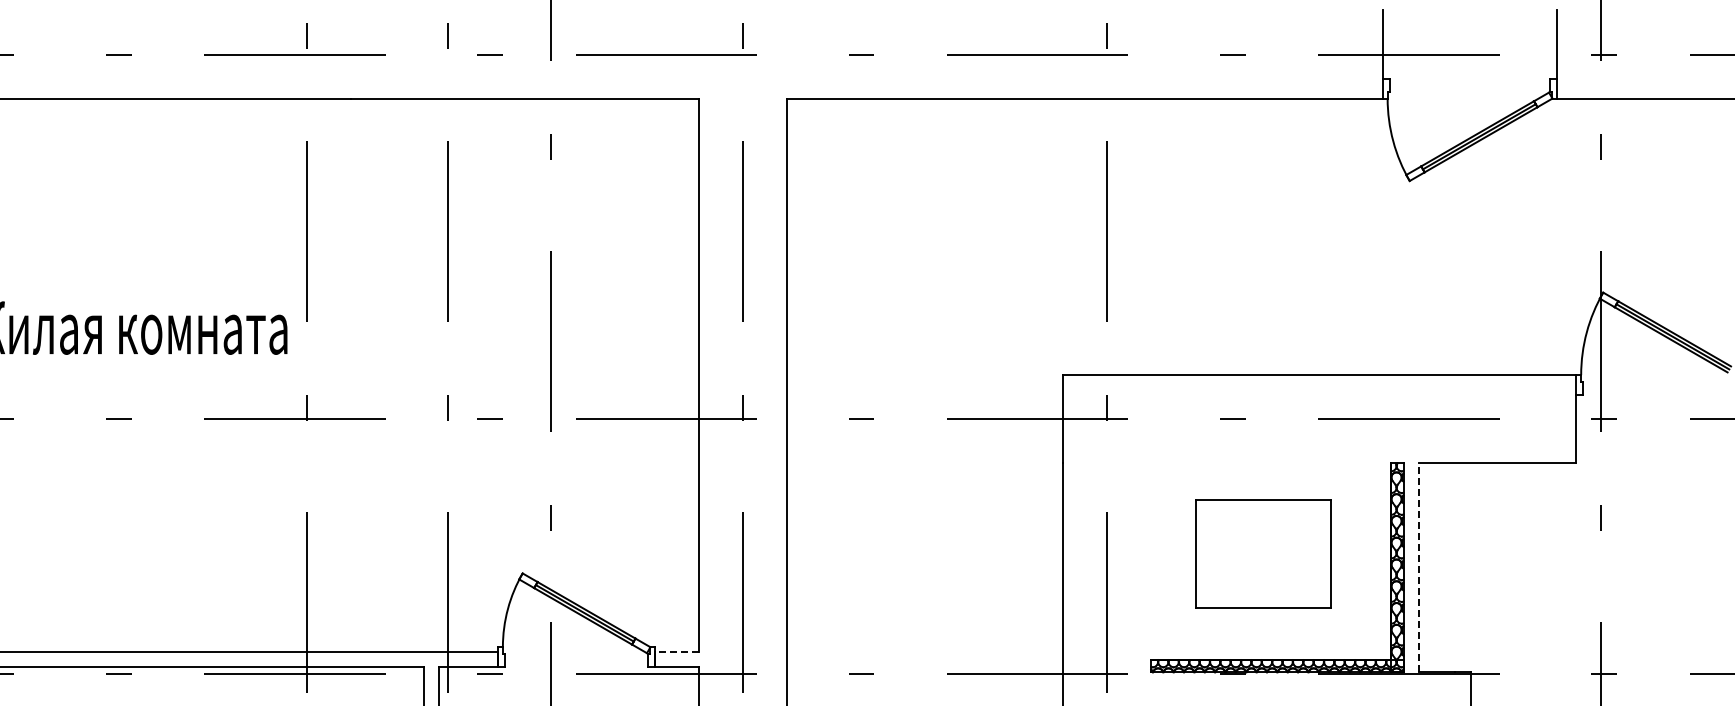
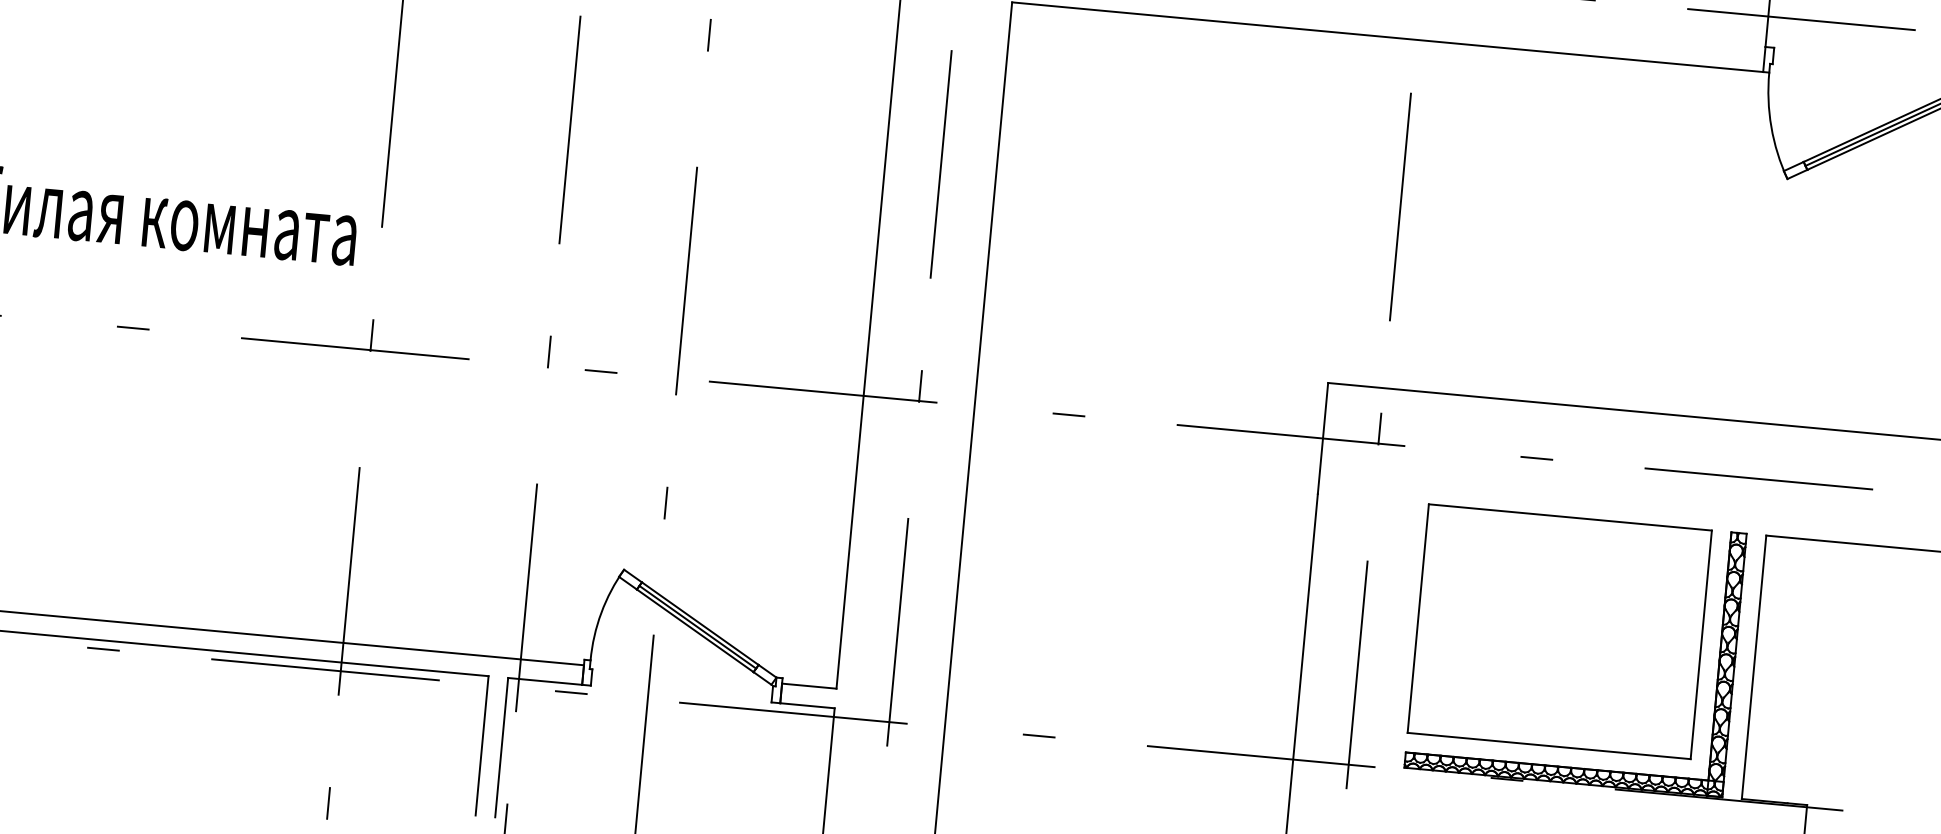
part: (1263, 553) -> (1559, 631), size x1.67
line: (1419, 567) -> (1754, 667), dashed -> solid
line: (676, 651) -> (808, 686), dashed -> solid

